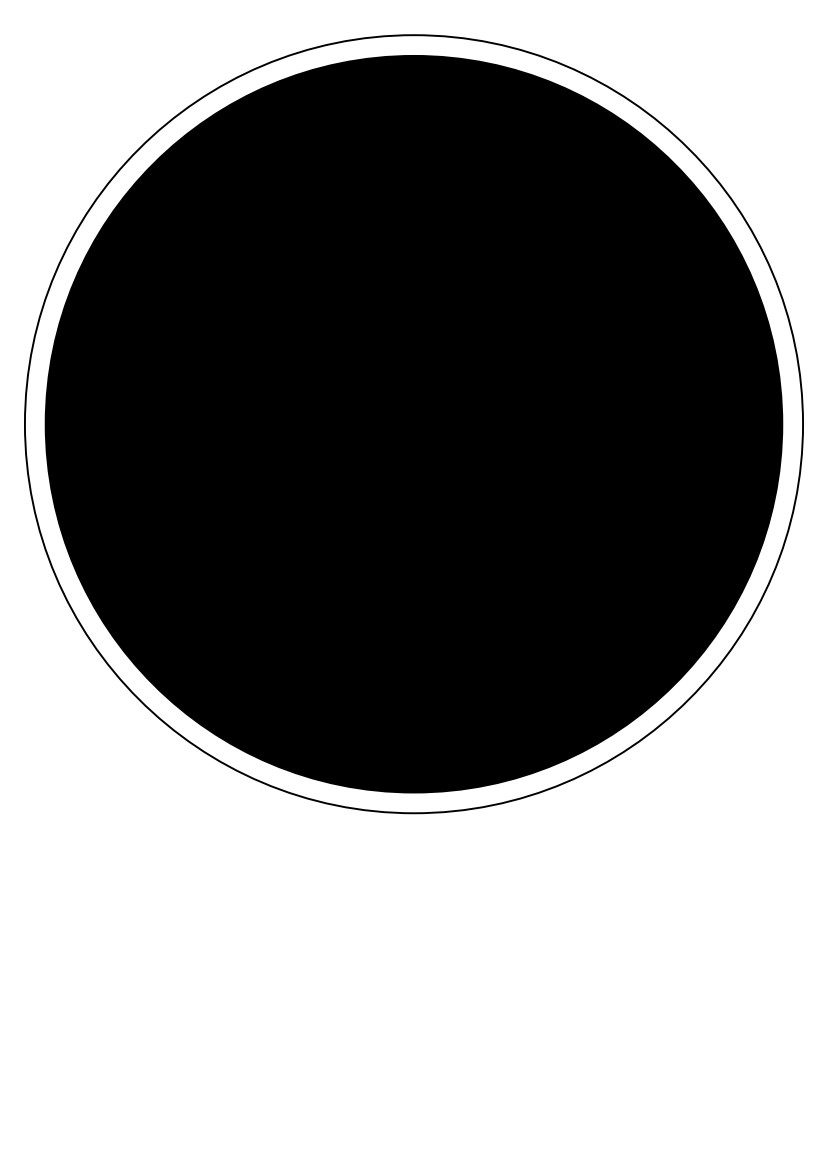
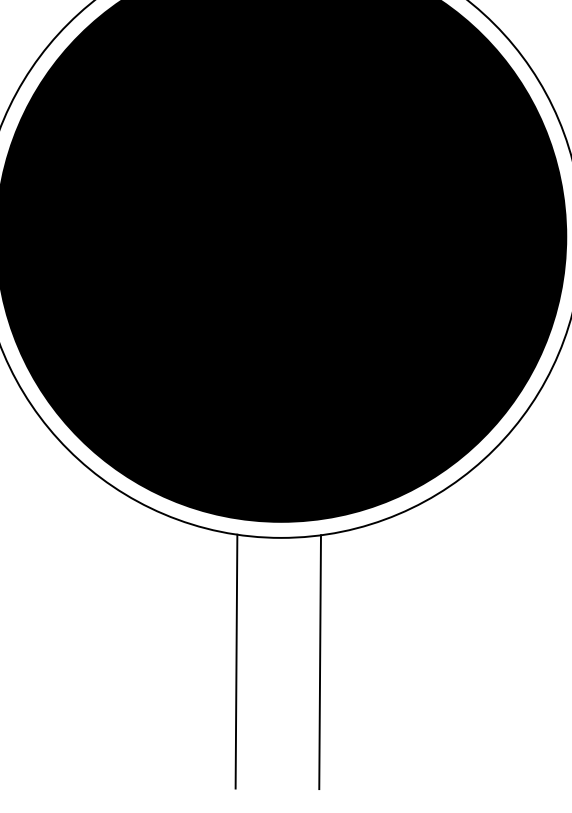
line: (356, 973) -> (236, 661), added
line: (464, 973) -> (320, 661), added

